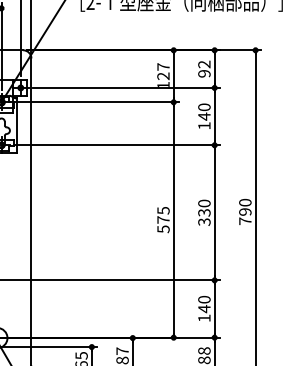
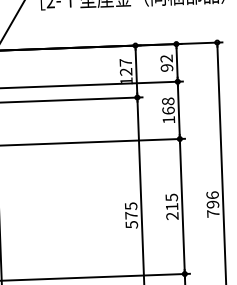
text: (204, 111) -> (168, 105), 140 -> 168
text: (245, 202) -> (212, 195), 790 -> 796
text: (204, 212) -> (172, 206), 330 -> 215

